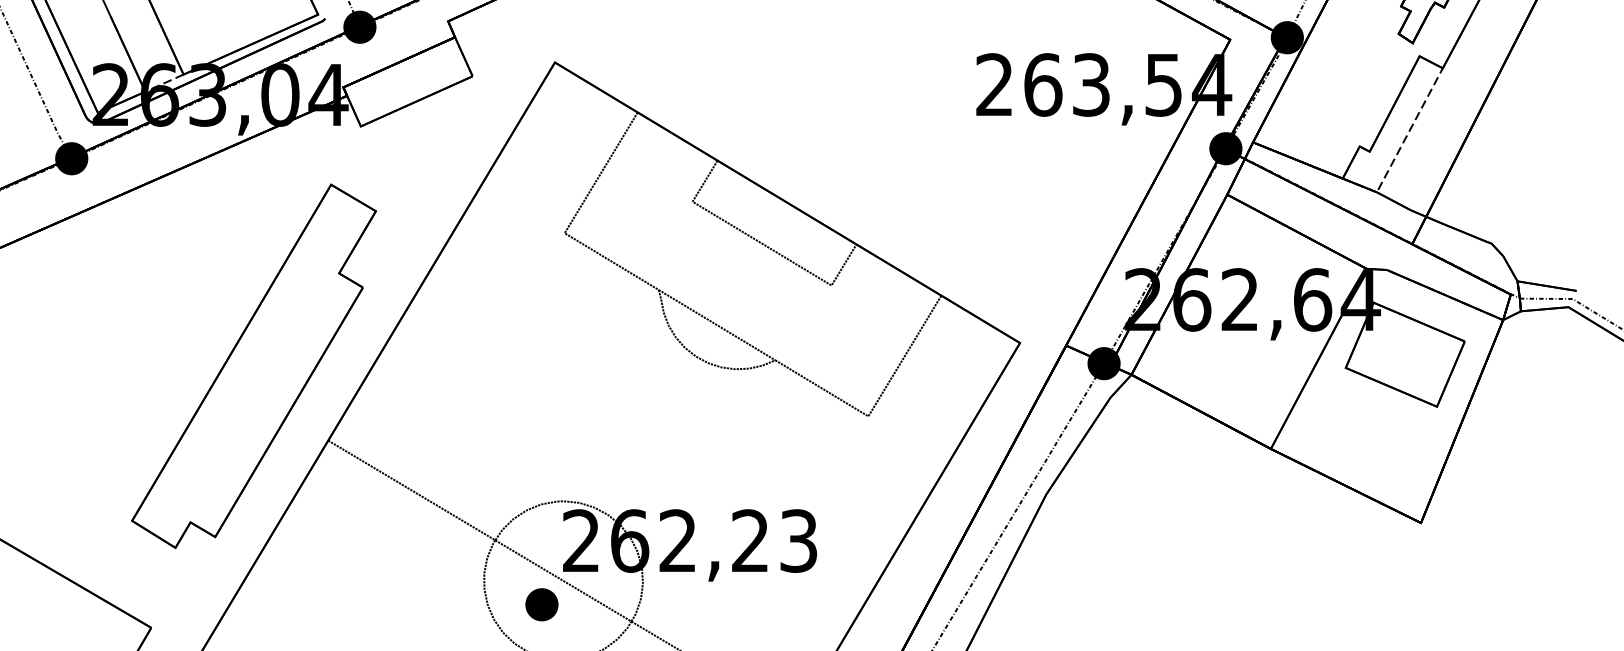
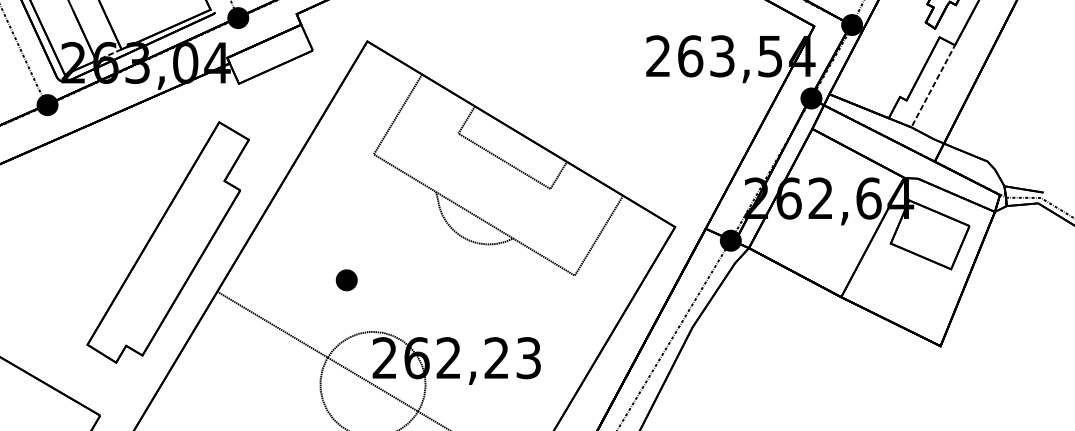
part: (541, 605) -> (346, 280), moved

